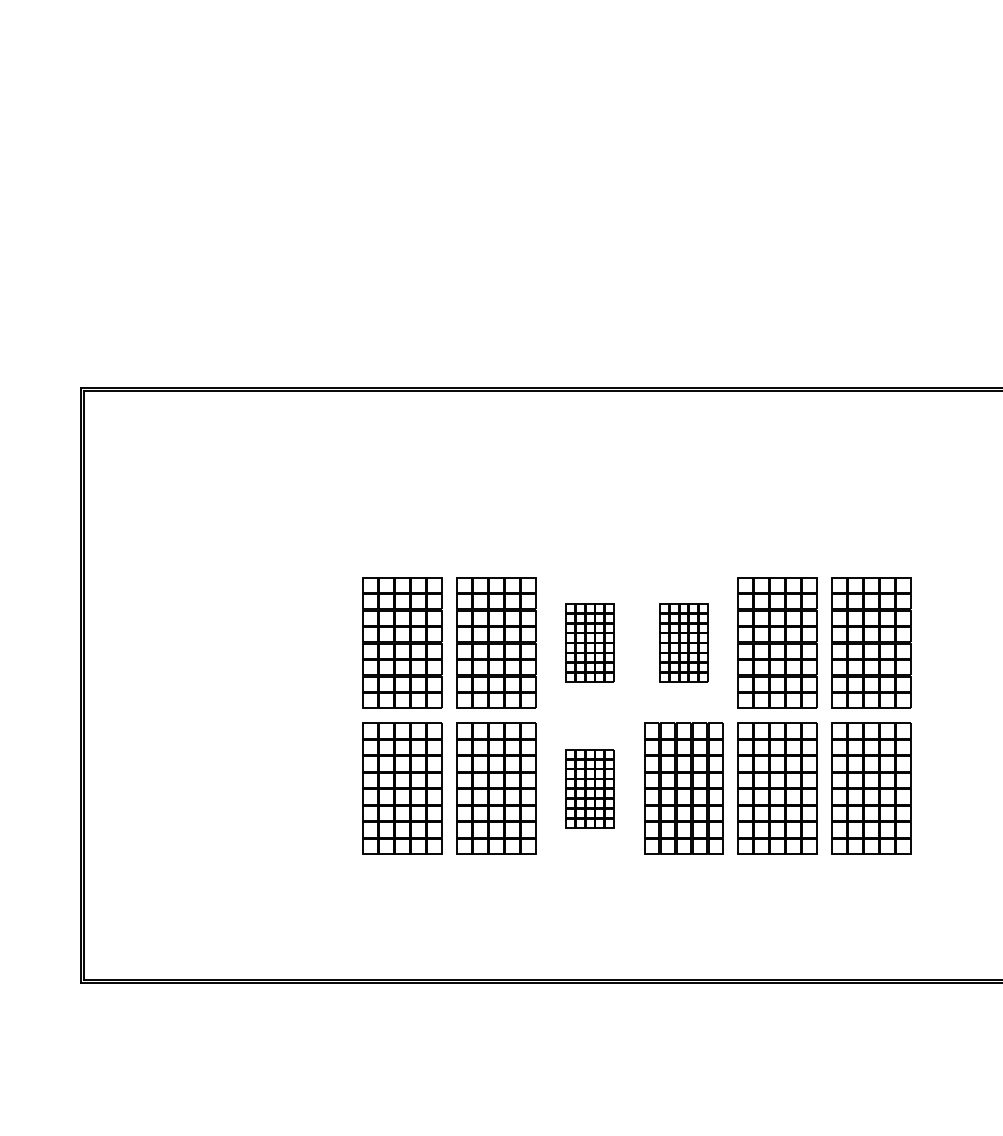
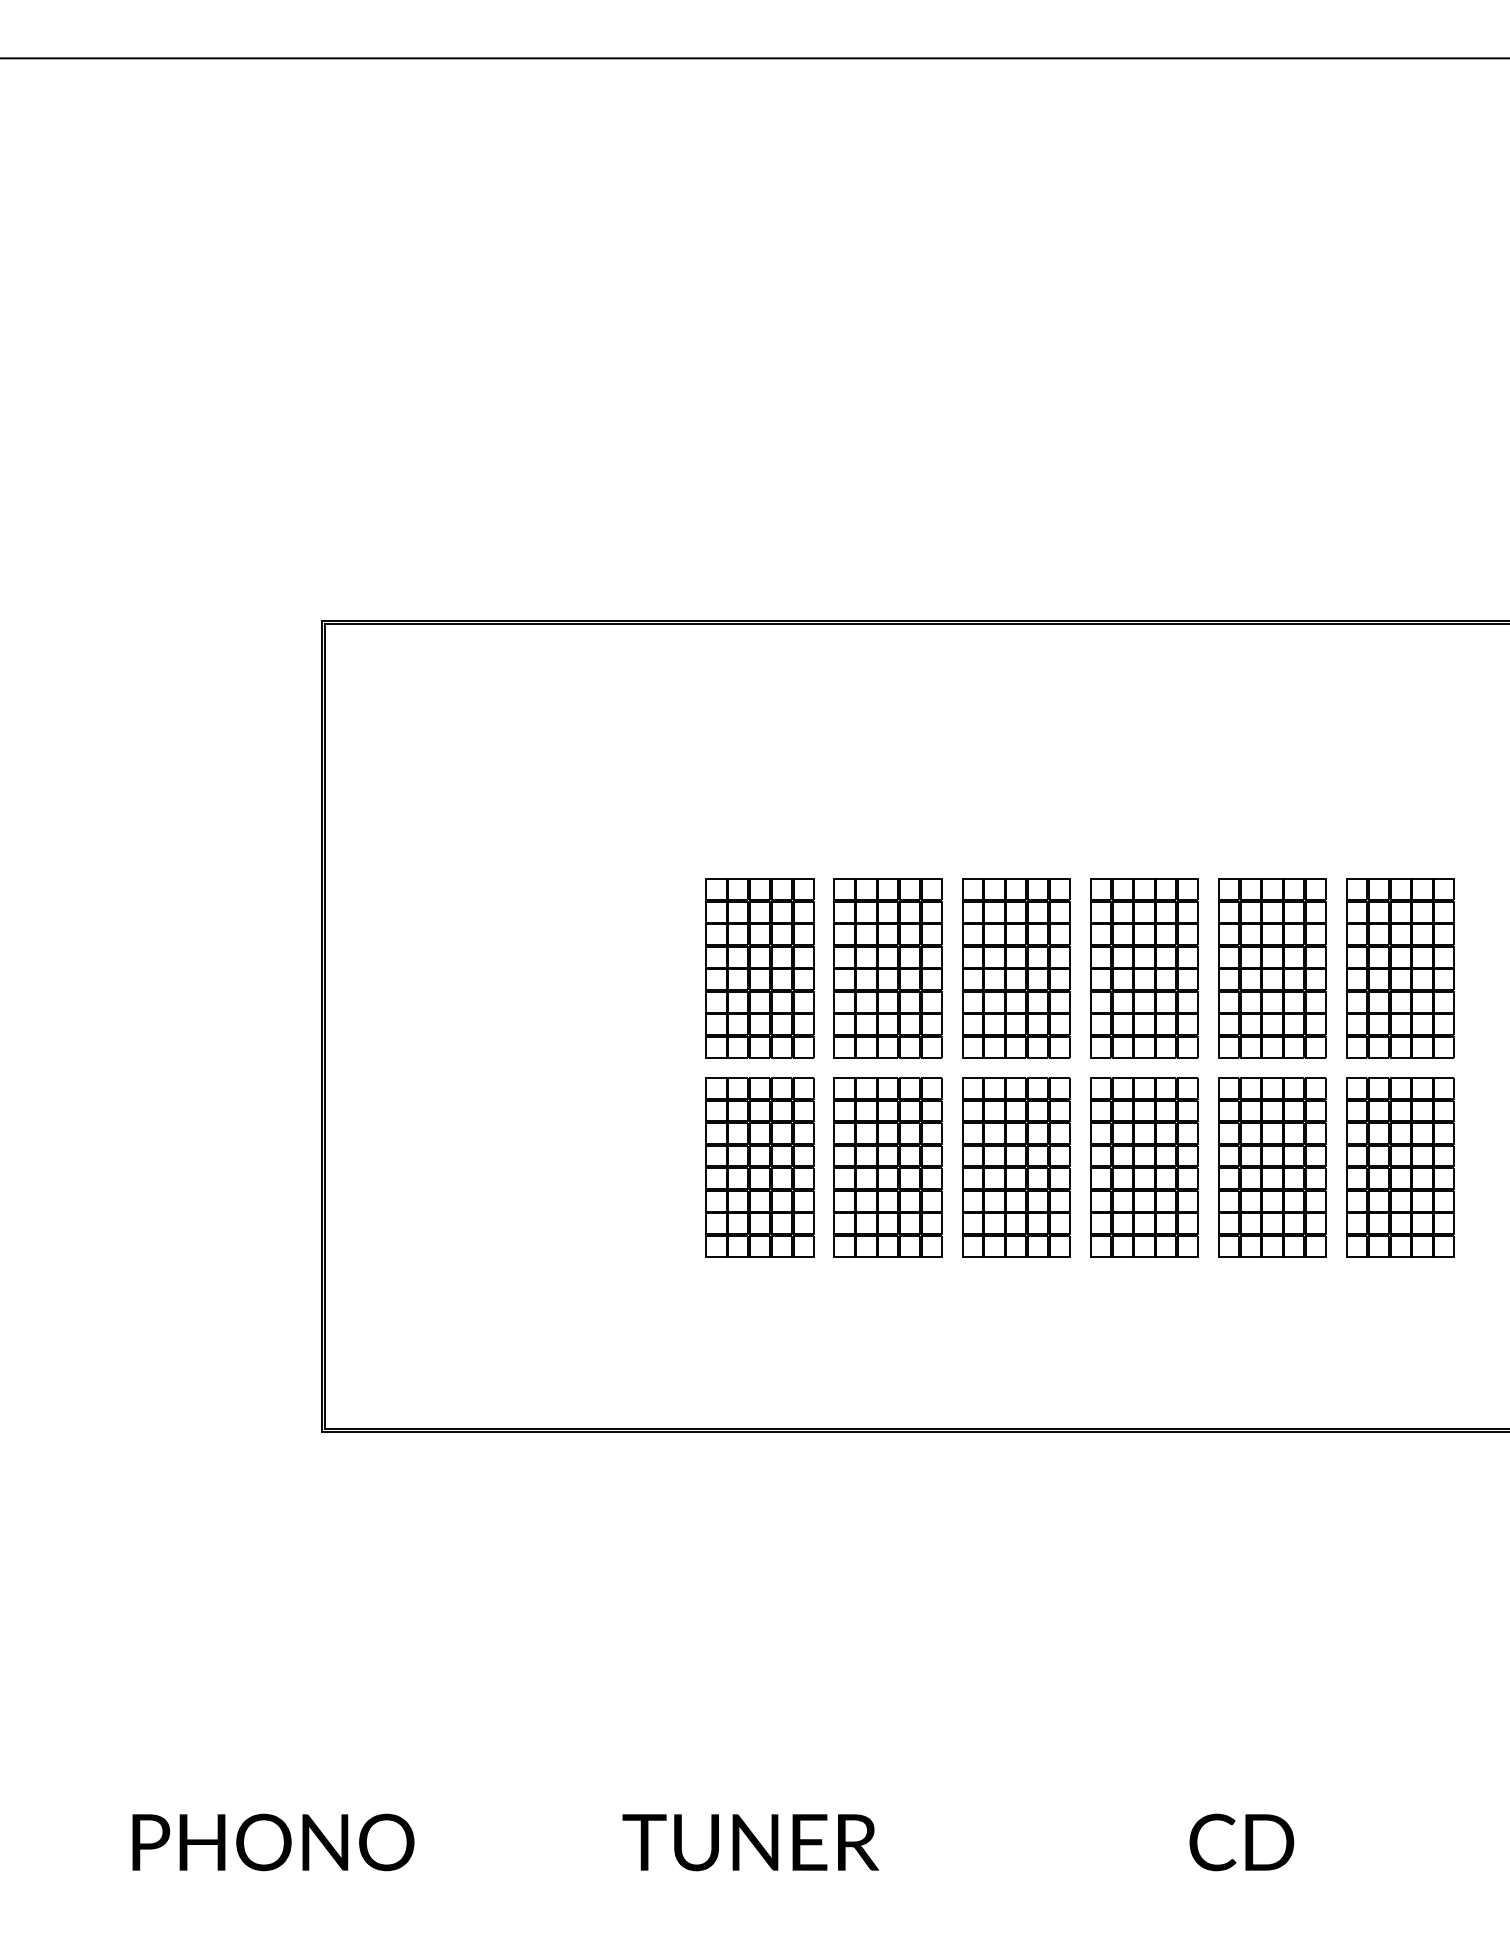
part: (590, 643) -> (1016, 968), size x1.67
part: (683, 643) -> (1144, 968), size x1.67
part: (590, 788) -> (1016, 1167), size x1.67

